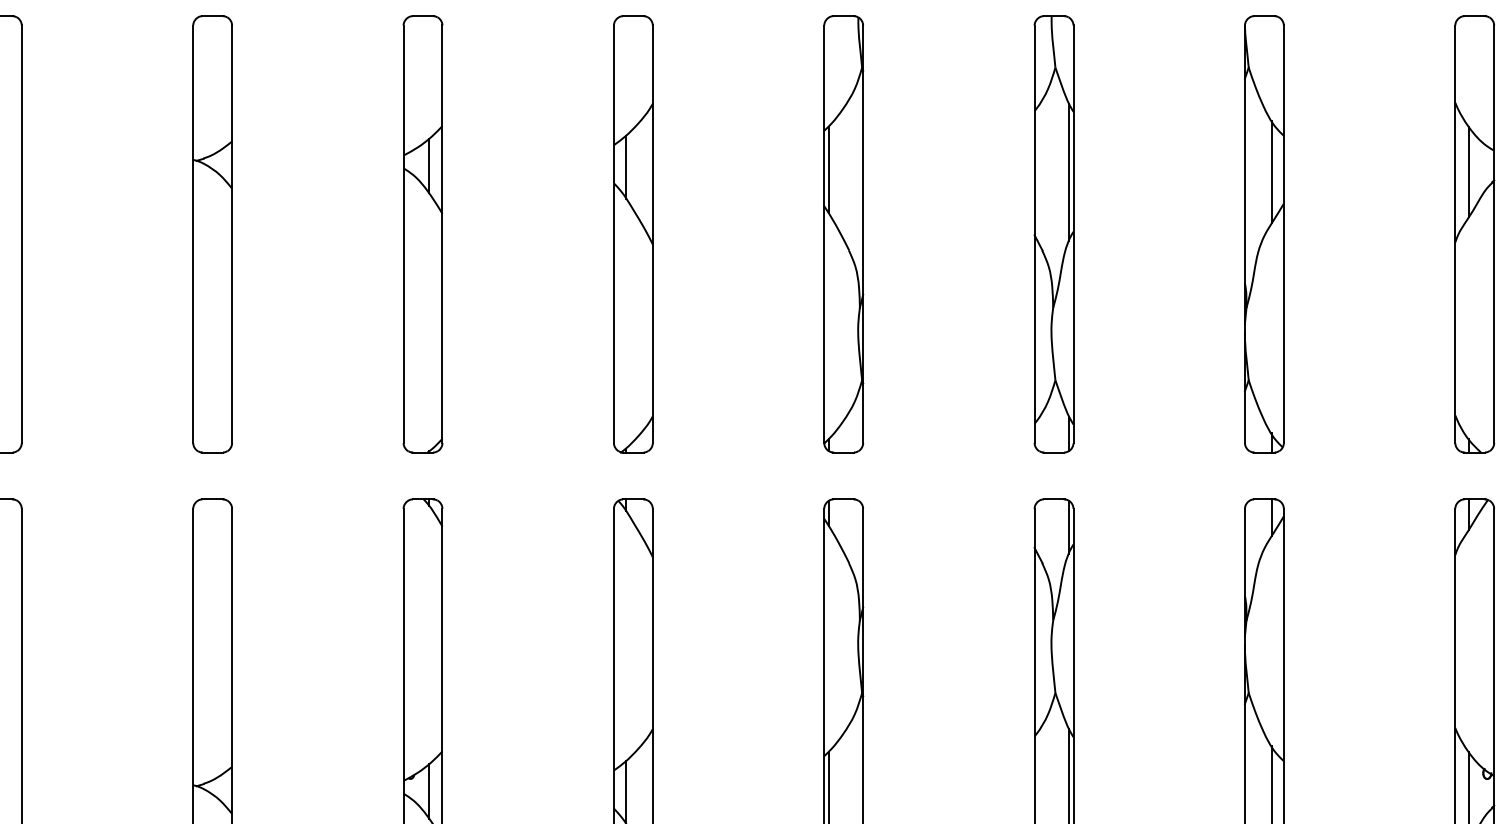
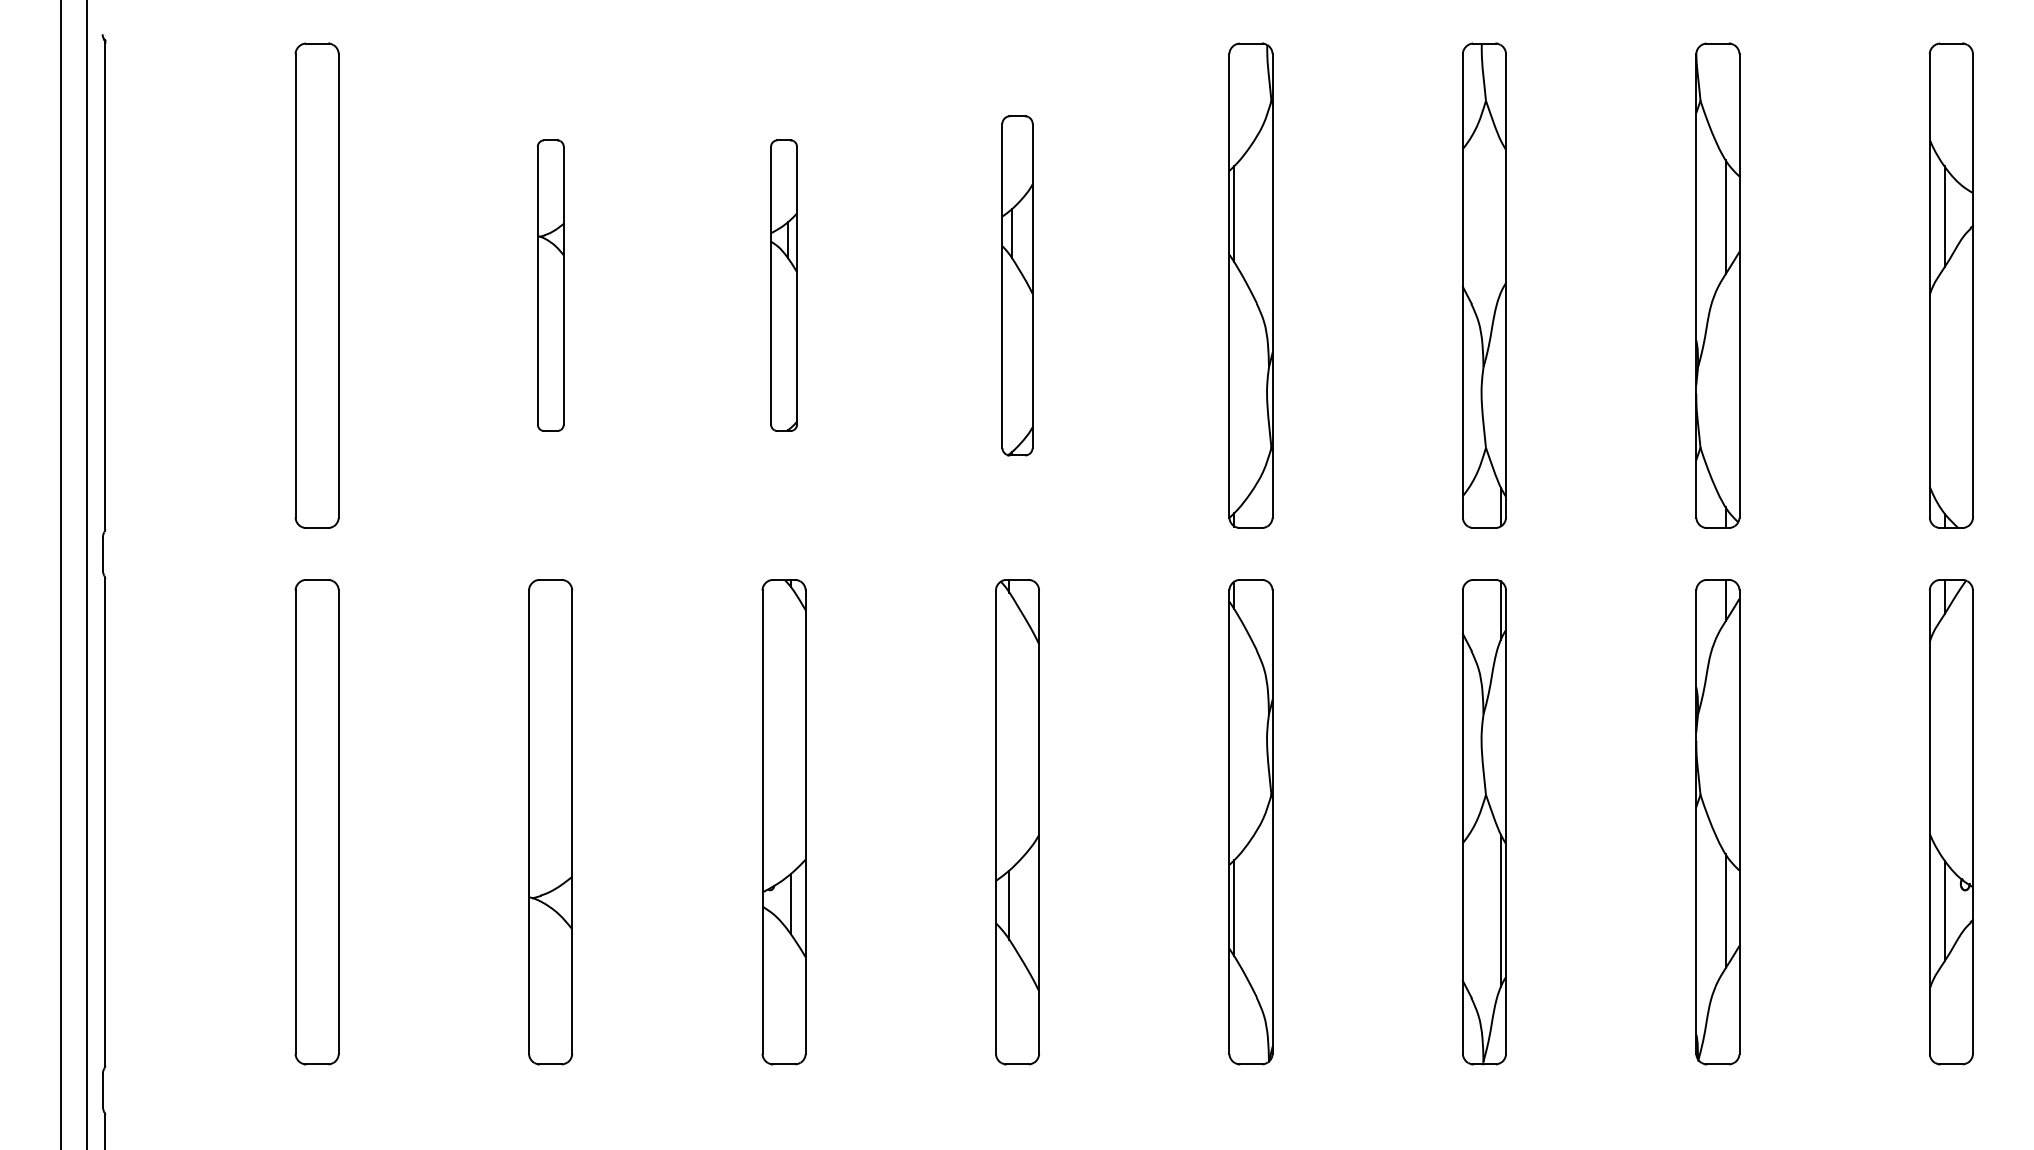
line: (1069, 172) -> (1501, 217), removed
part: (212, 234) -> (550, 285), size x0.6
part: (422, 234) -> (783, 285), size x0.6
part: (633, 234) -> (1017, 285), size x0.7

